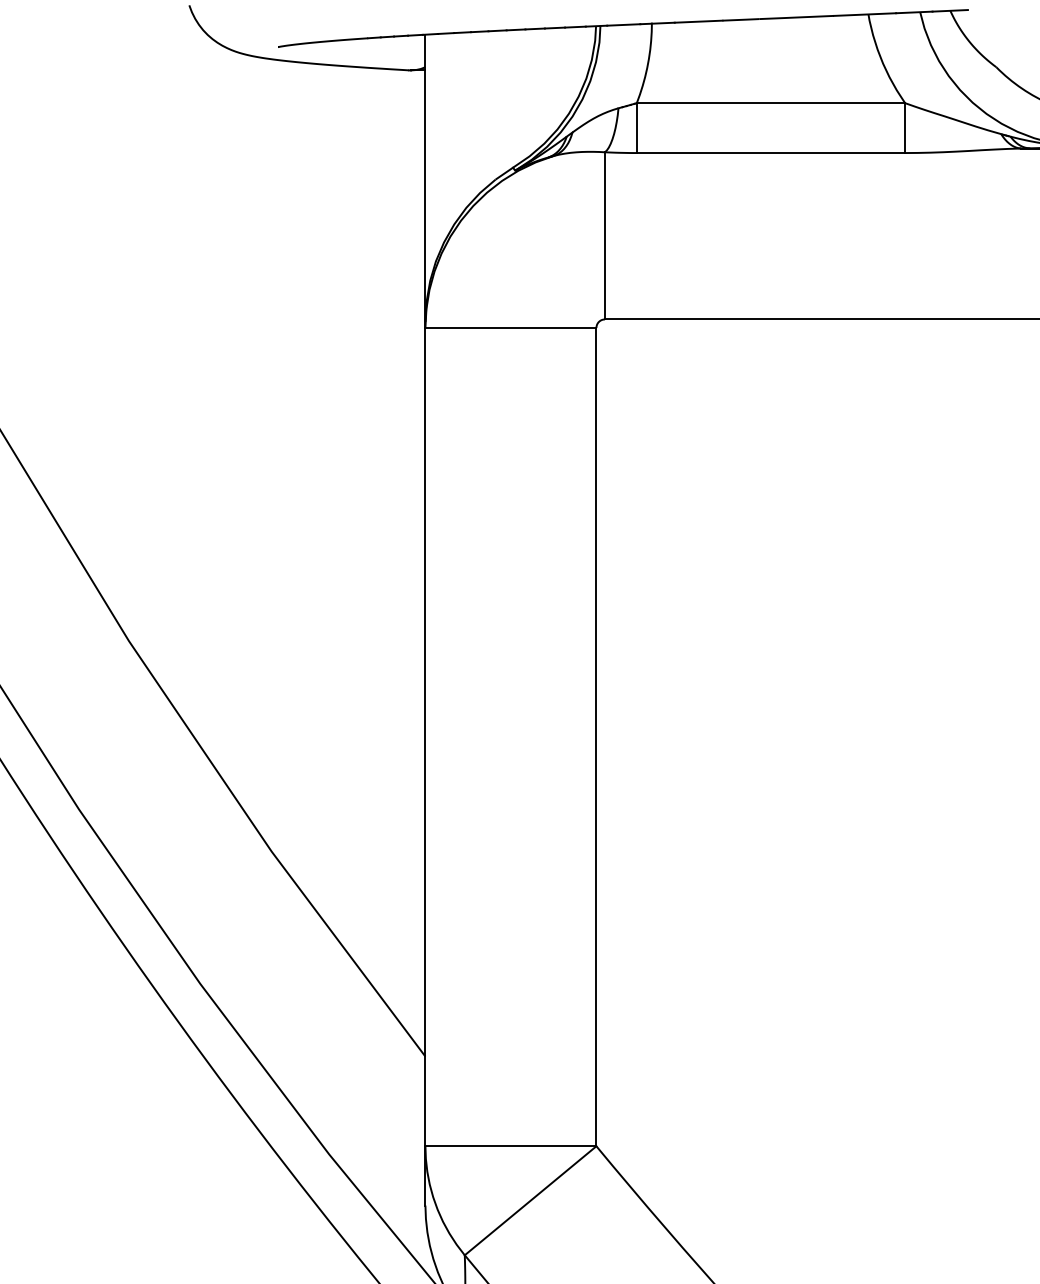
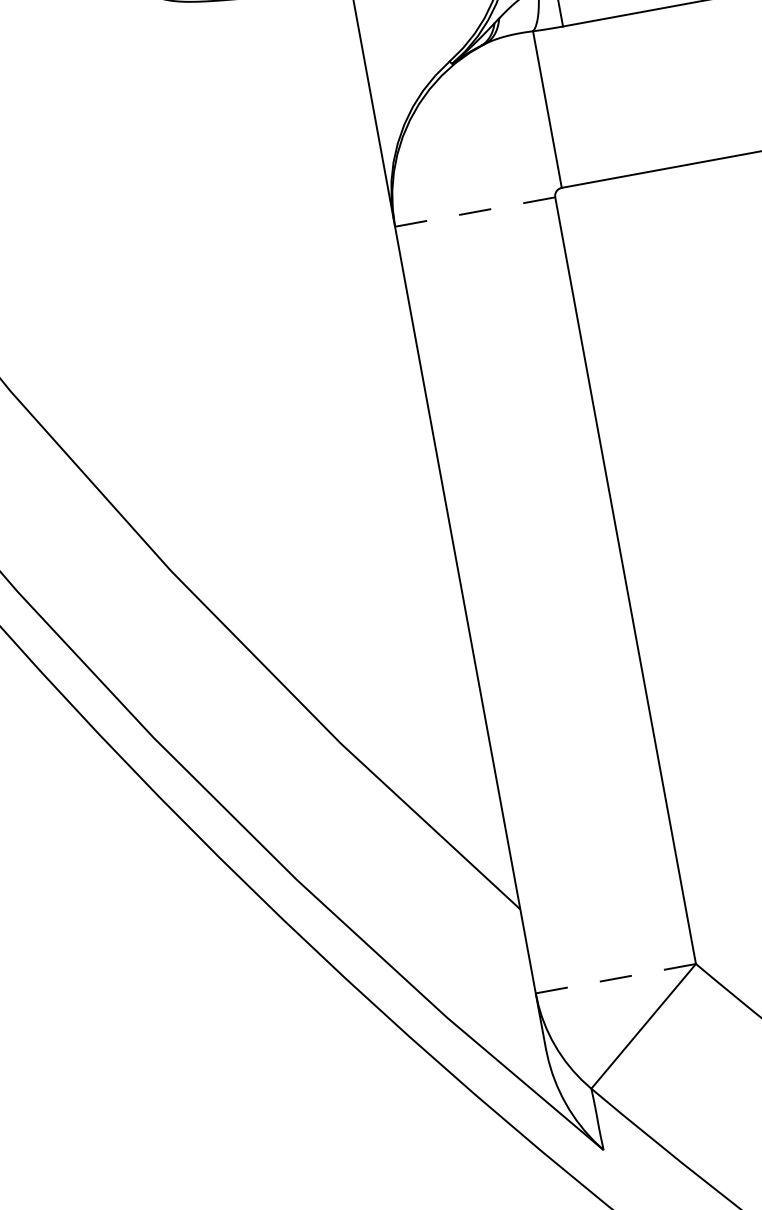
line: (510, 327) -> (474, 211), solid -> dashed
line: (511, 1146) -> (616, 978), solid -> dashed

